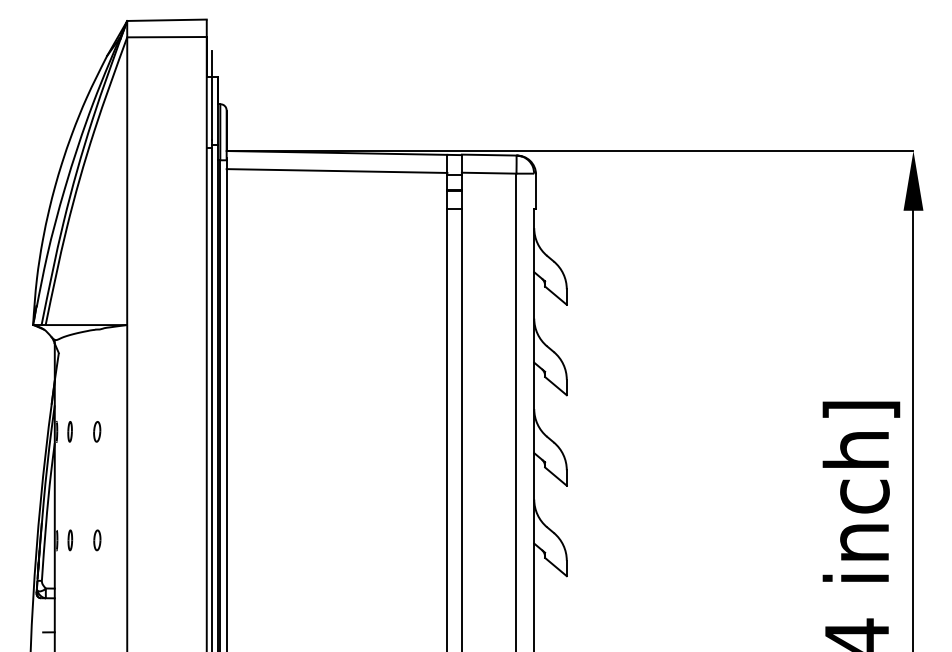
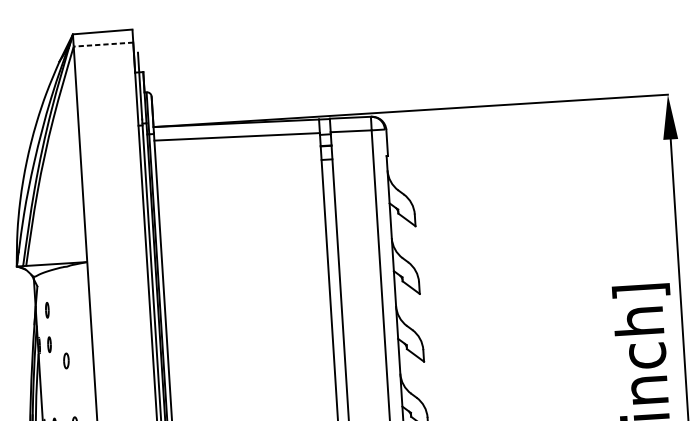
line: (167, 37) -> (103, 44), solid -> dashed
part: (69, 385) -> (46, 310), added
part: (97, 431) -> (66, 360), moved

